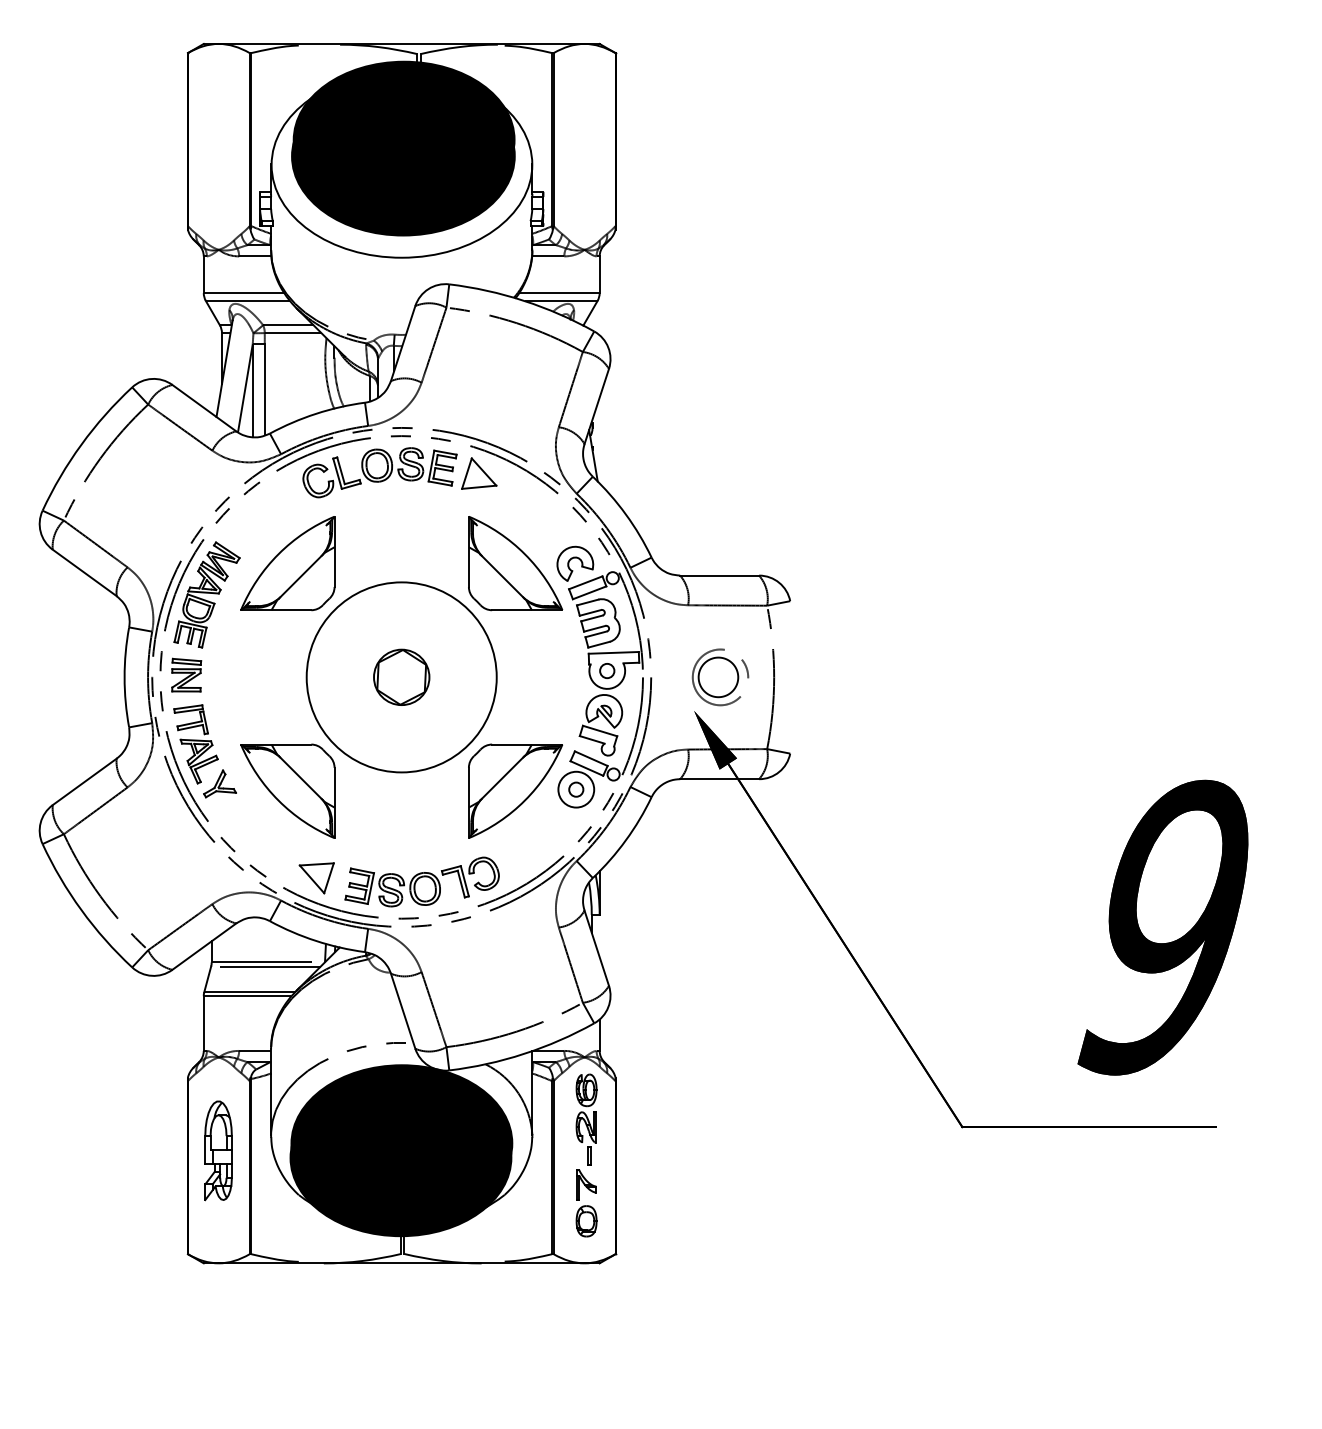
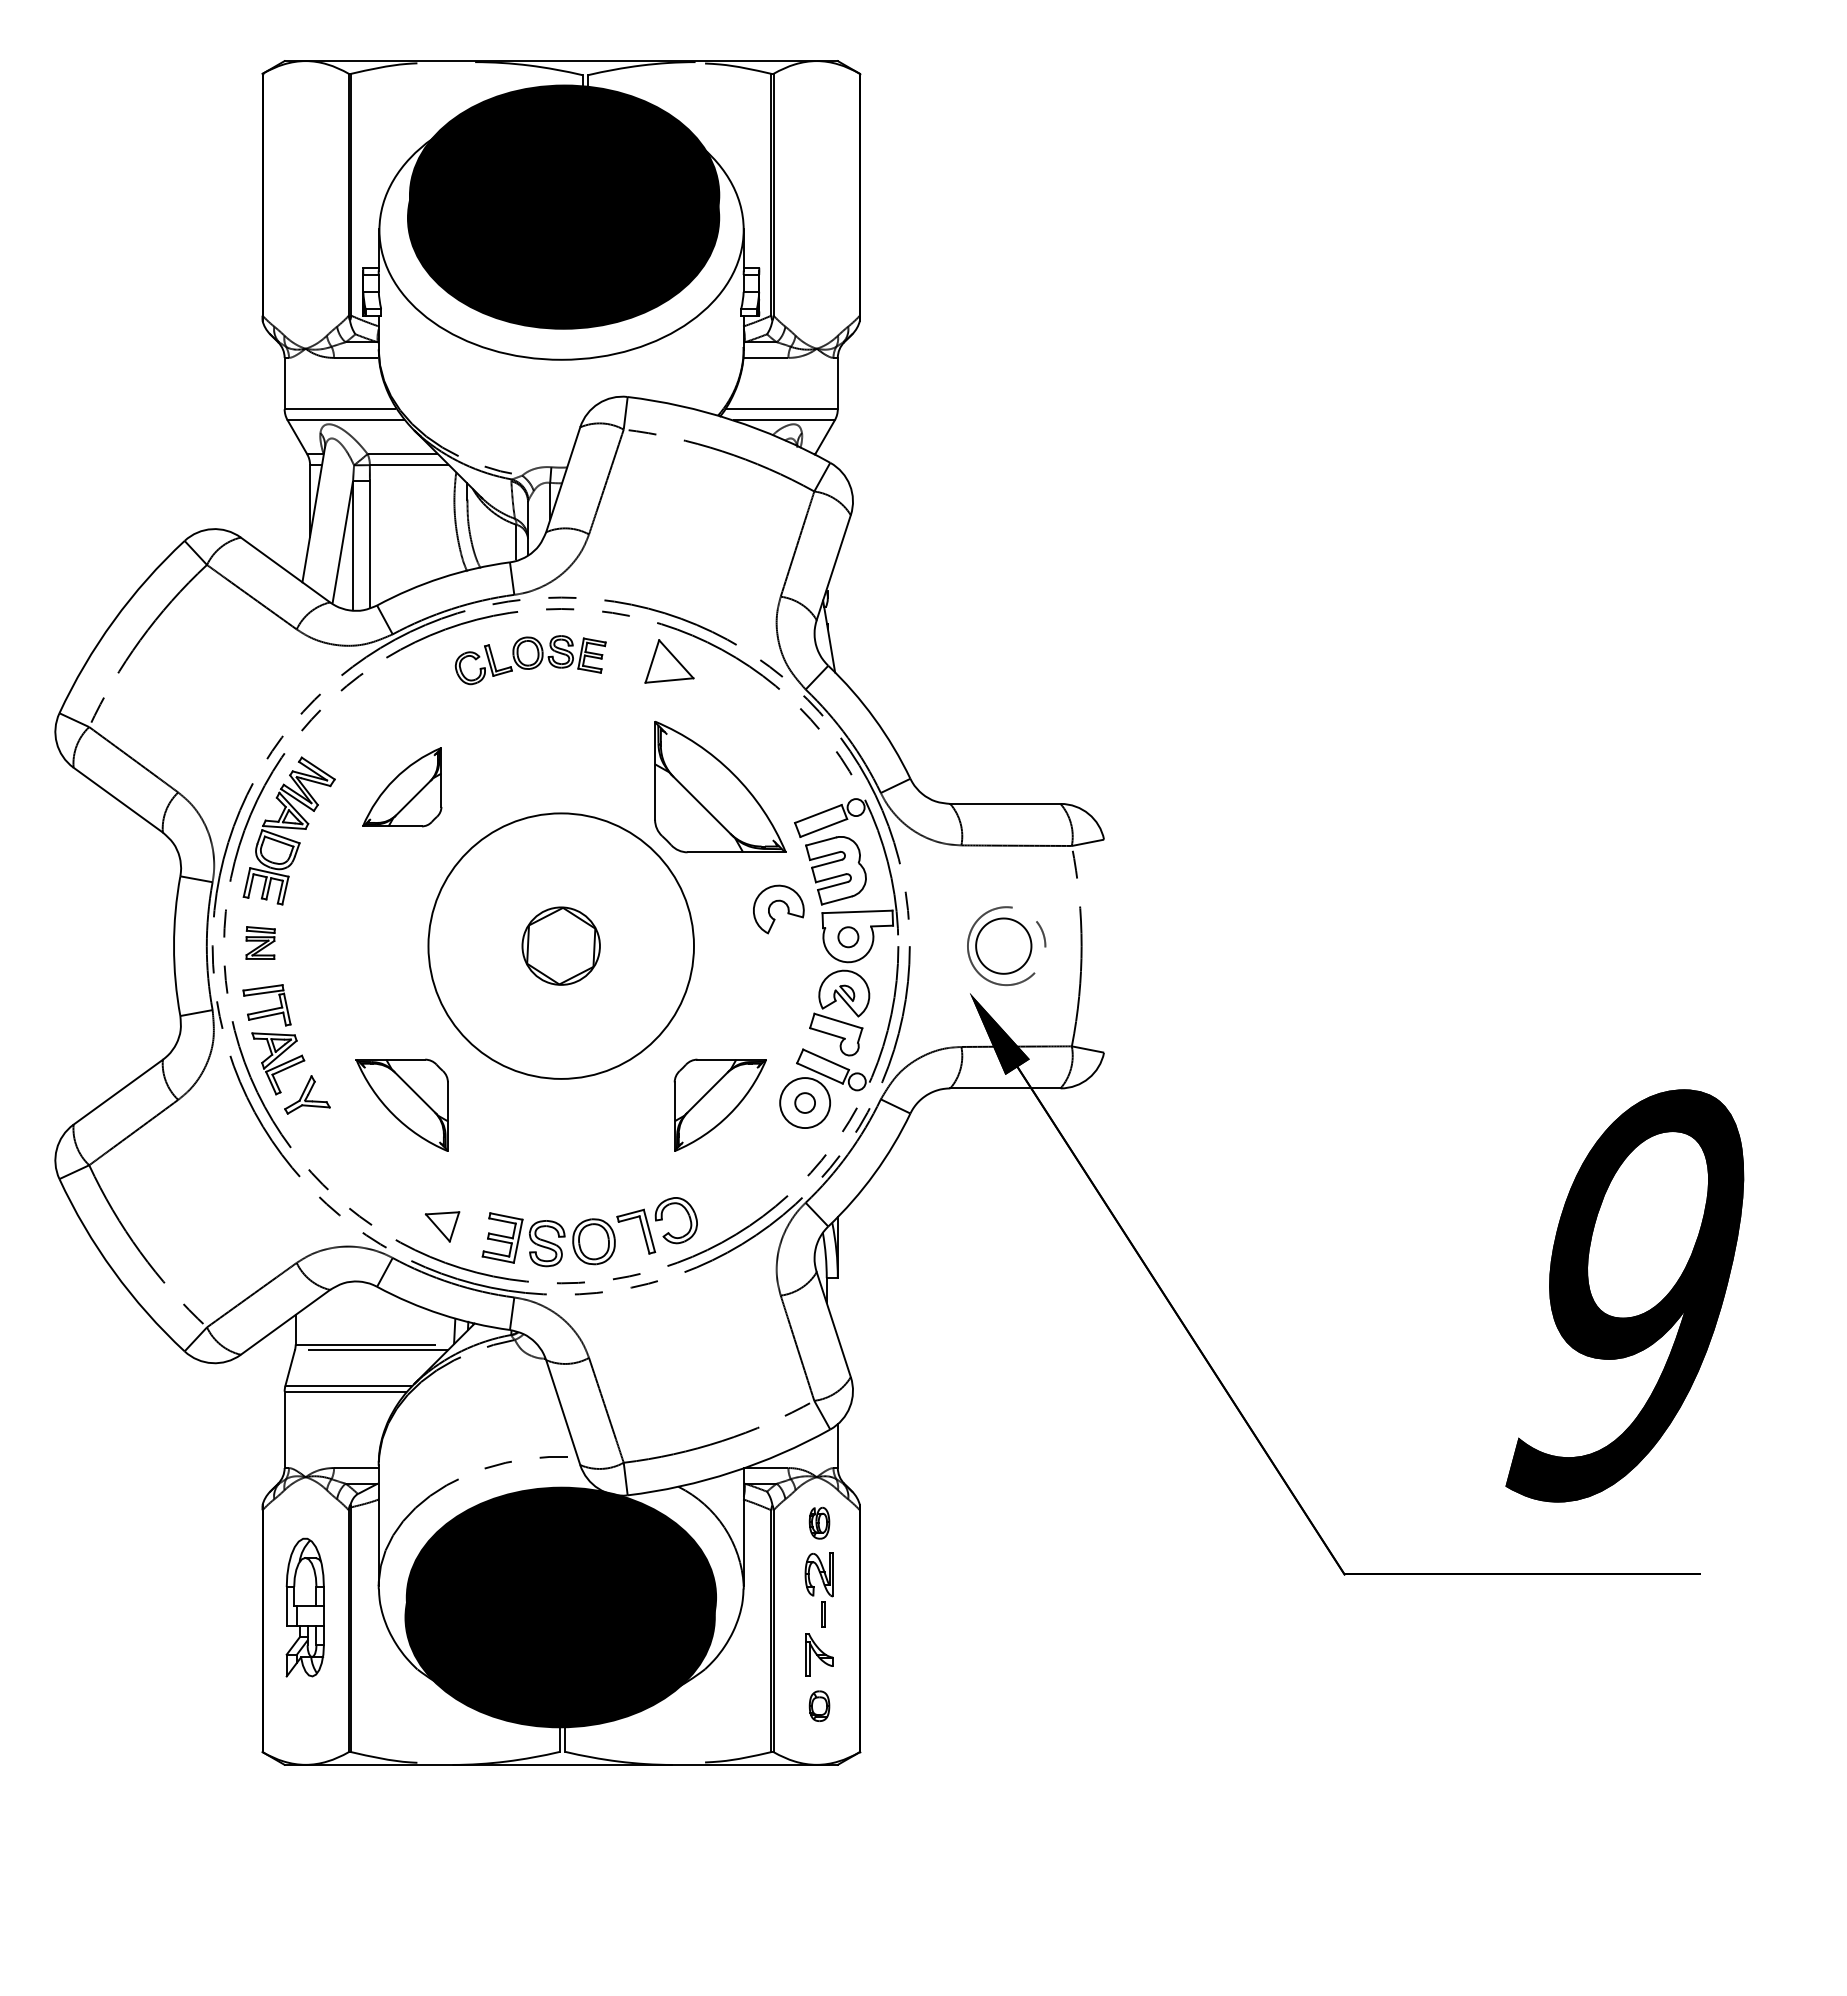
part: (379, 472) -> (530, 659), size x0.7
part: (572, 558) -> (775, 902), moved
part: (288, 563) -> (402, 787), size x0.6
part: (186, 674) -> (260, 942), size x0.7
part: (288, 791) -> (402, 1105), size x0.7
part: (515, 791) -> (720, 1105), size x0.7
part: (316, 878) -> (442, 1226), size x0.7
part: (586, 1090) -> (819, 1523), size x0.7
part: (586, 1221) -> (819, 1706), size x0.7

